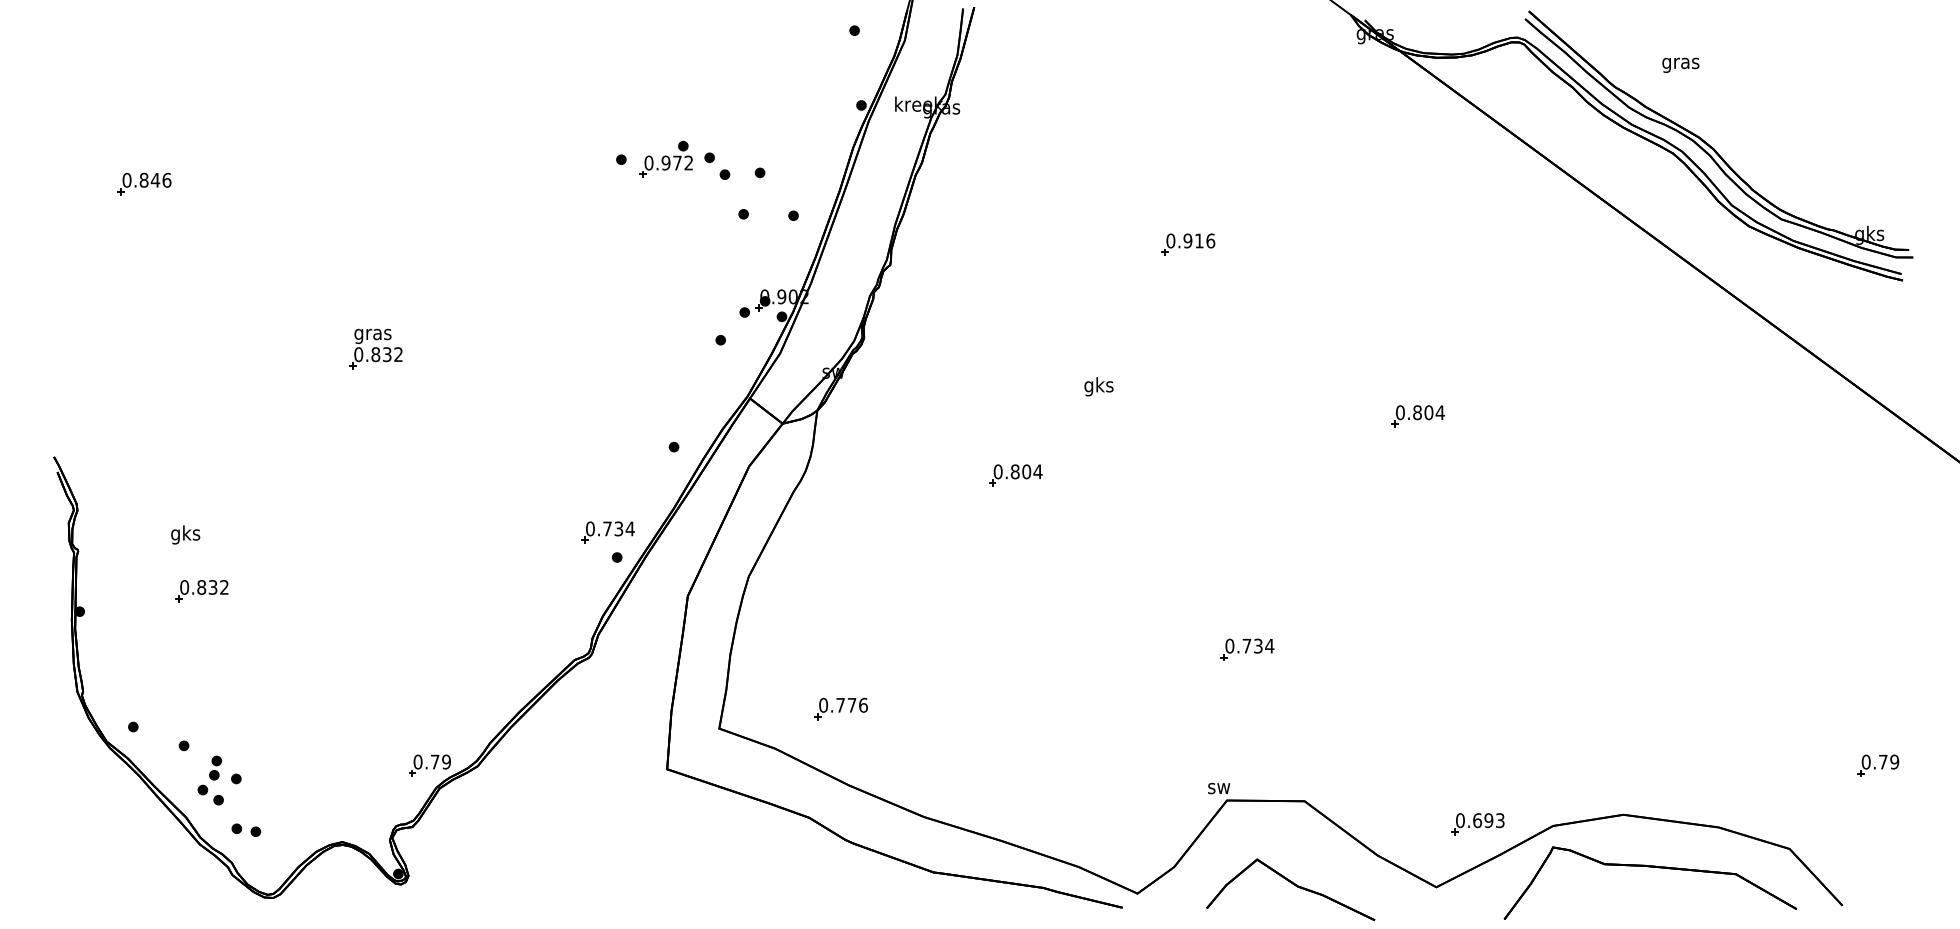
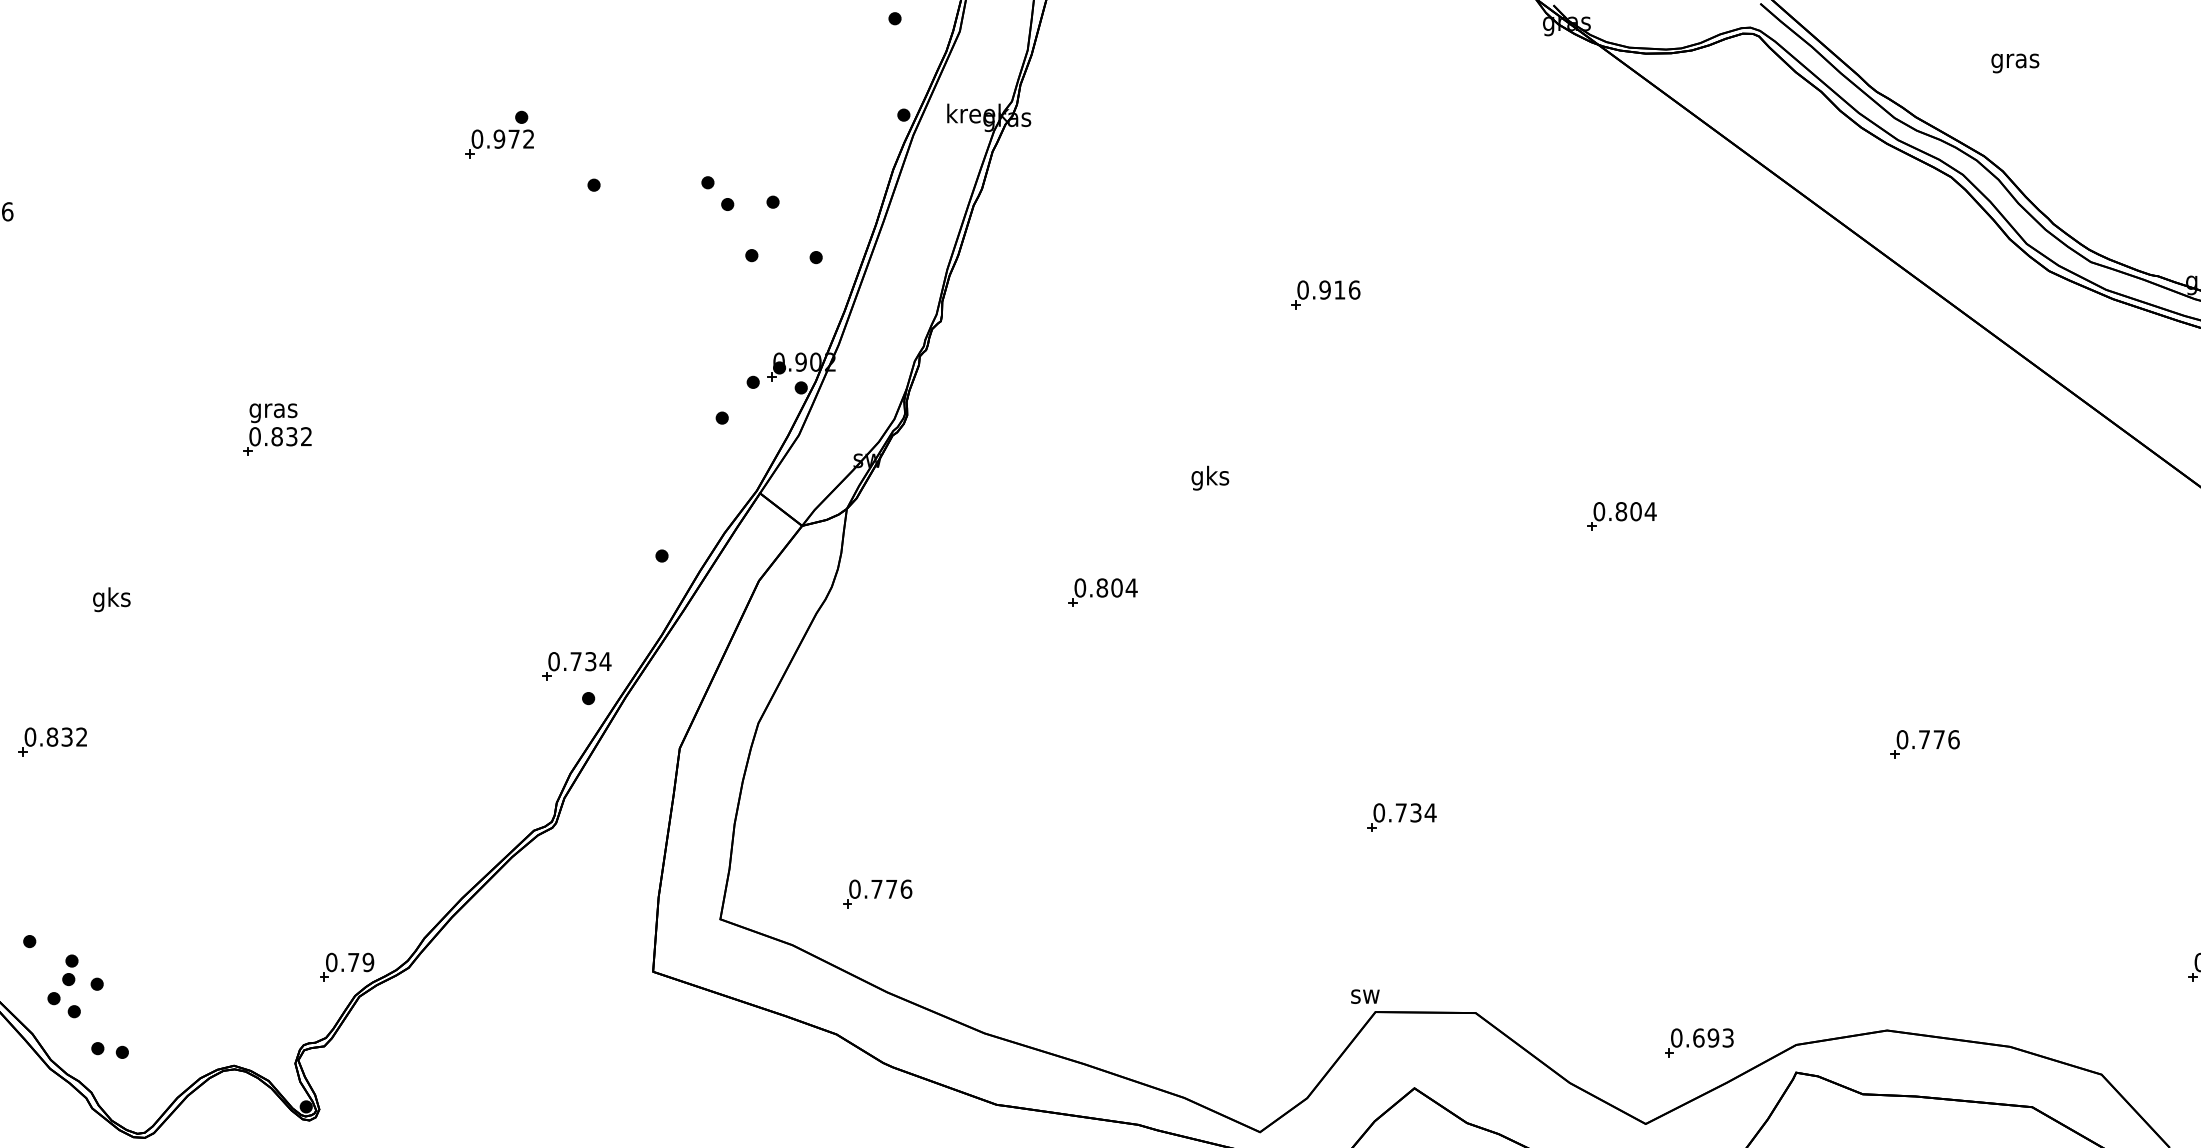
text: (1680, 64) -> (2014, 62), moved
part: (665, 158) -> (498, 133), moved
text: (185, 534) -> (111, 599), moved
part: (1652, 593) -> (1924, 744), added

